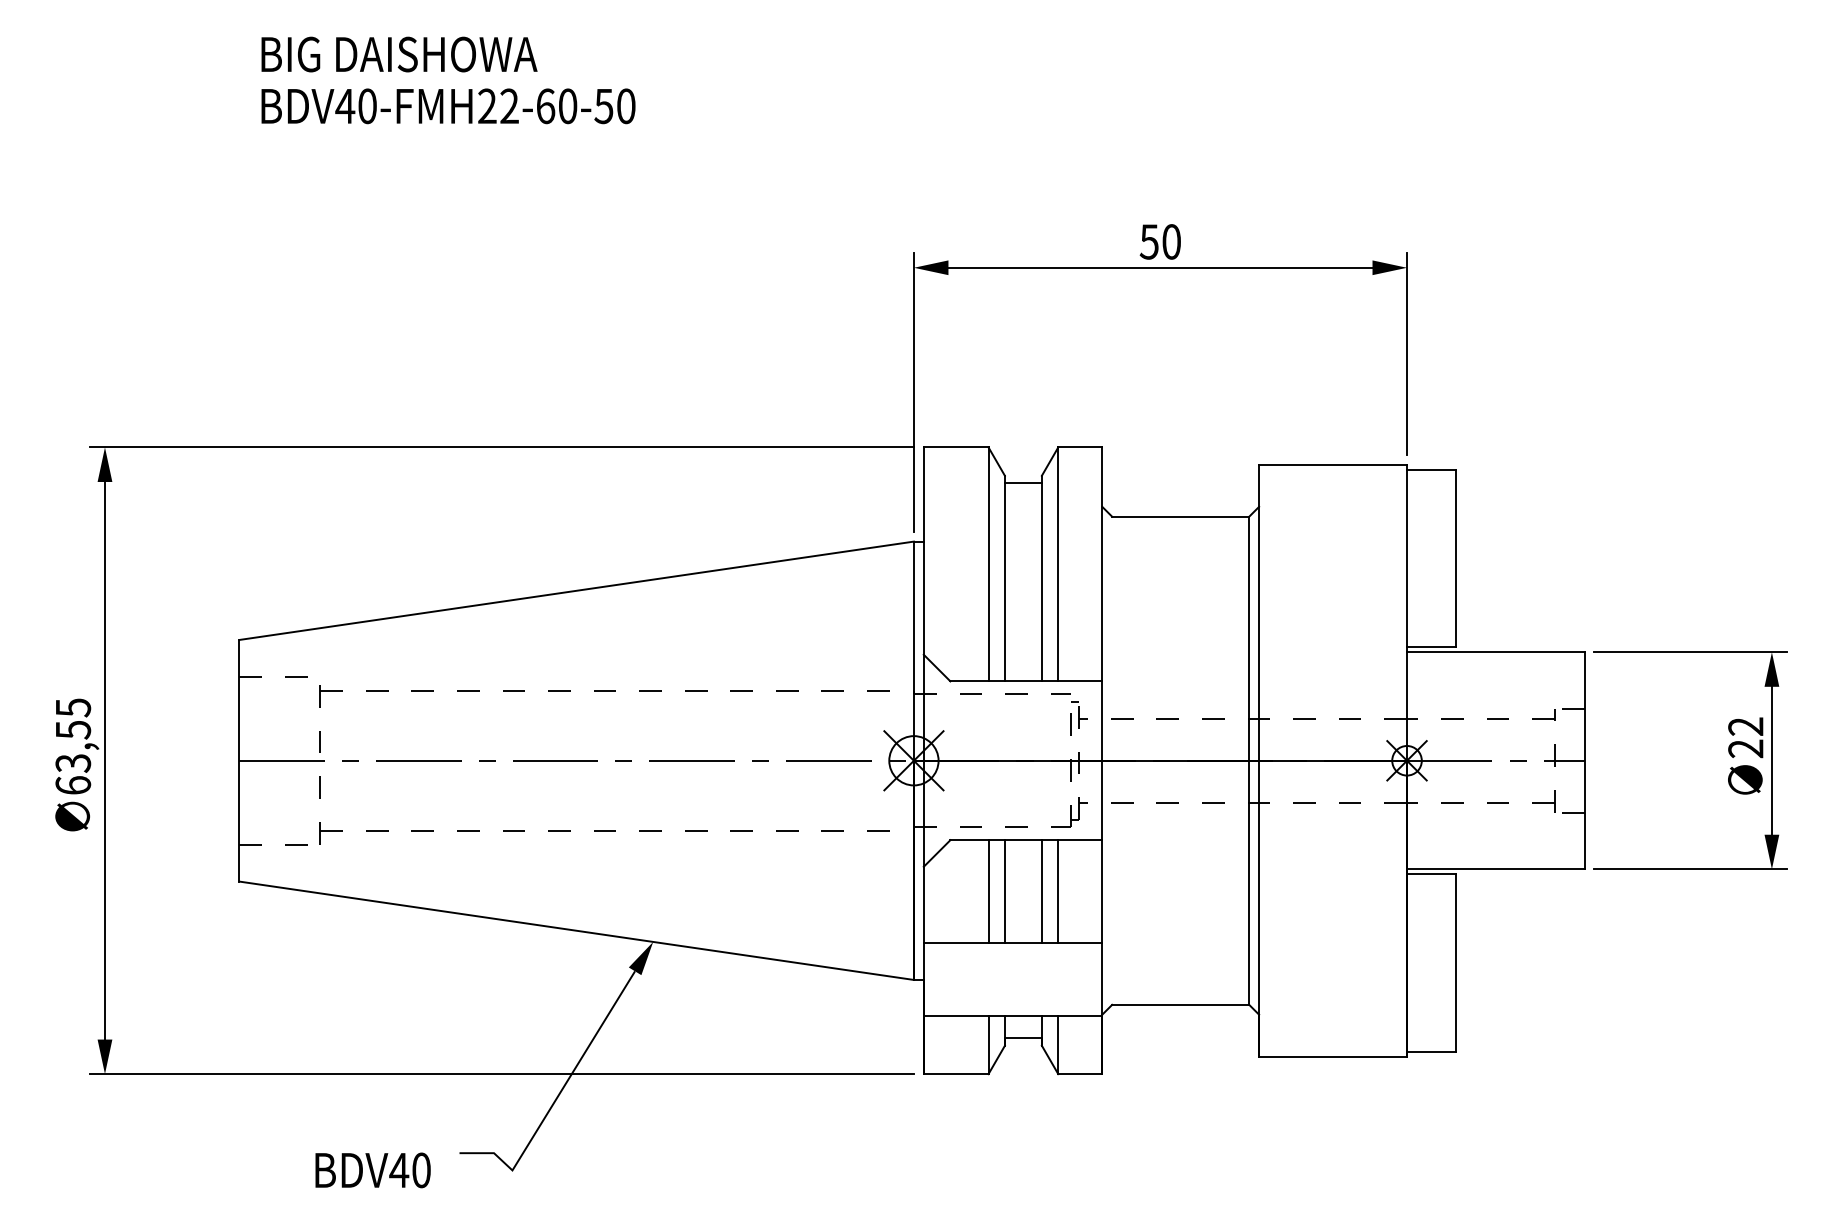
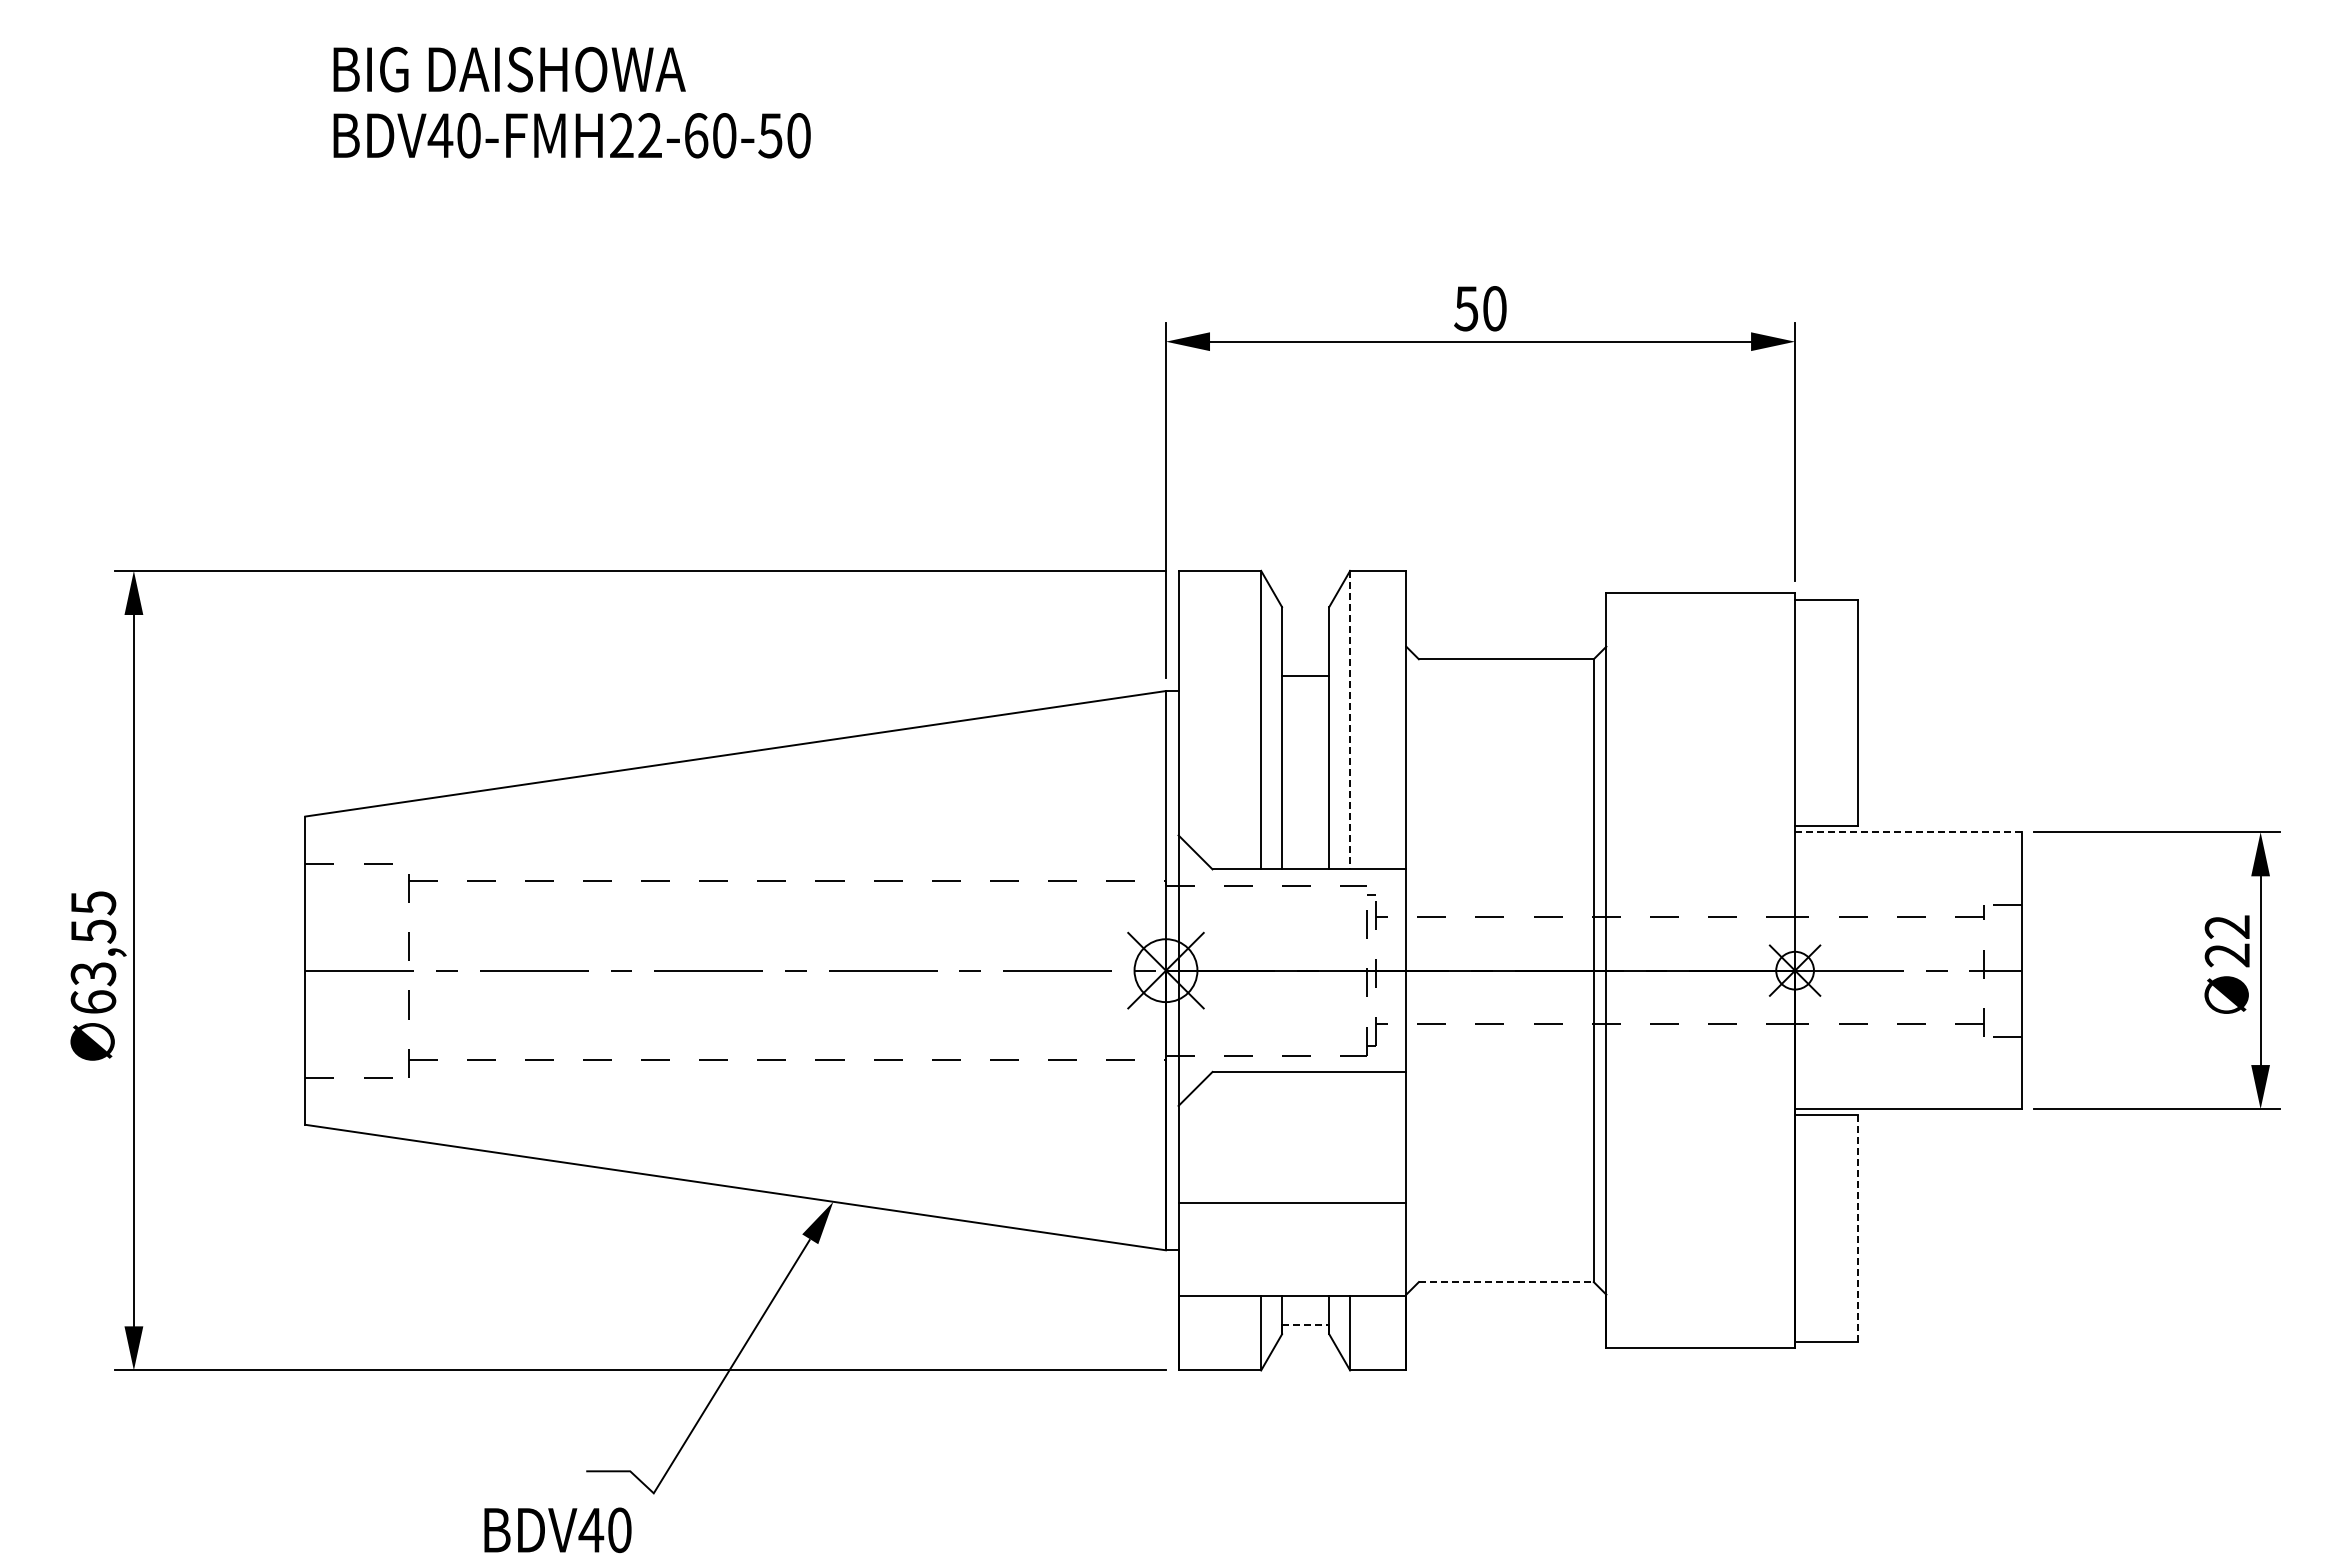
line: (1023, 483) -> (1305, 675), moved
line: (1058, 564) -> (1350, 720), solid -> dashed
line: (1495, 652) -> (1908, 832), solid -> dashed
line: (988, 891) -> (1261, 1137), removed
line: (1005, 891) -> (1282, 1137), removed
line: (1042, 891) -> (1329, 1137), removed
line: (1058, 891) -> (1350, 1137), removed
line: (1456, 962) -> (1858, 1228), solid -> dashed
line: (1180, 1005) -> (1506, 1282), solid -> dashed
line: (1023, 1038) -> (1305, 1324), solid -> dashed
text: (372, 1169) -> (557, 1529), moved

